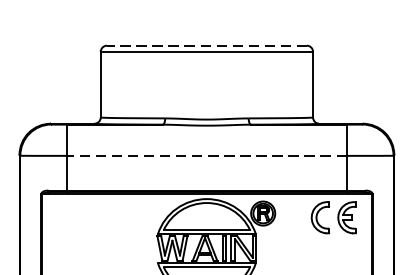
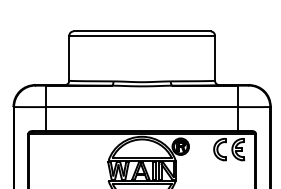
line: (207, 45) -> (142, 31), dashed -> solid
line: (207, 156) -> (142, 107), dashed -> solid

